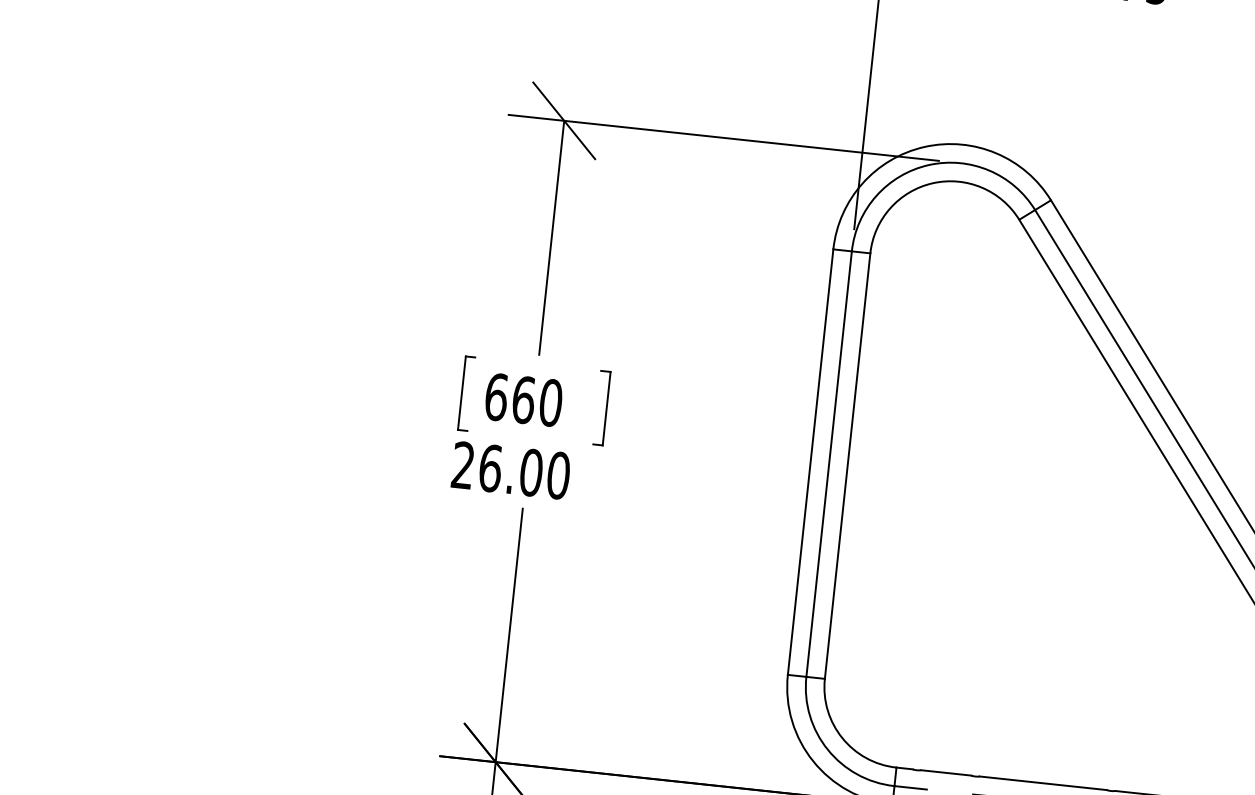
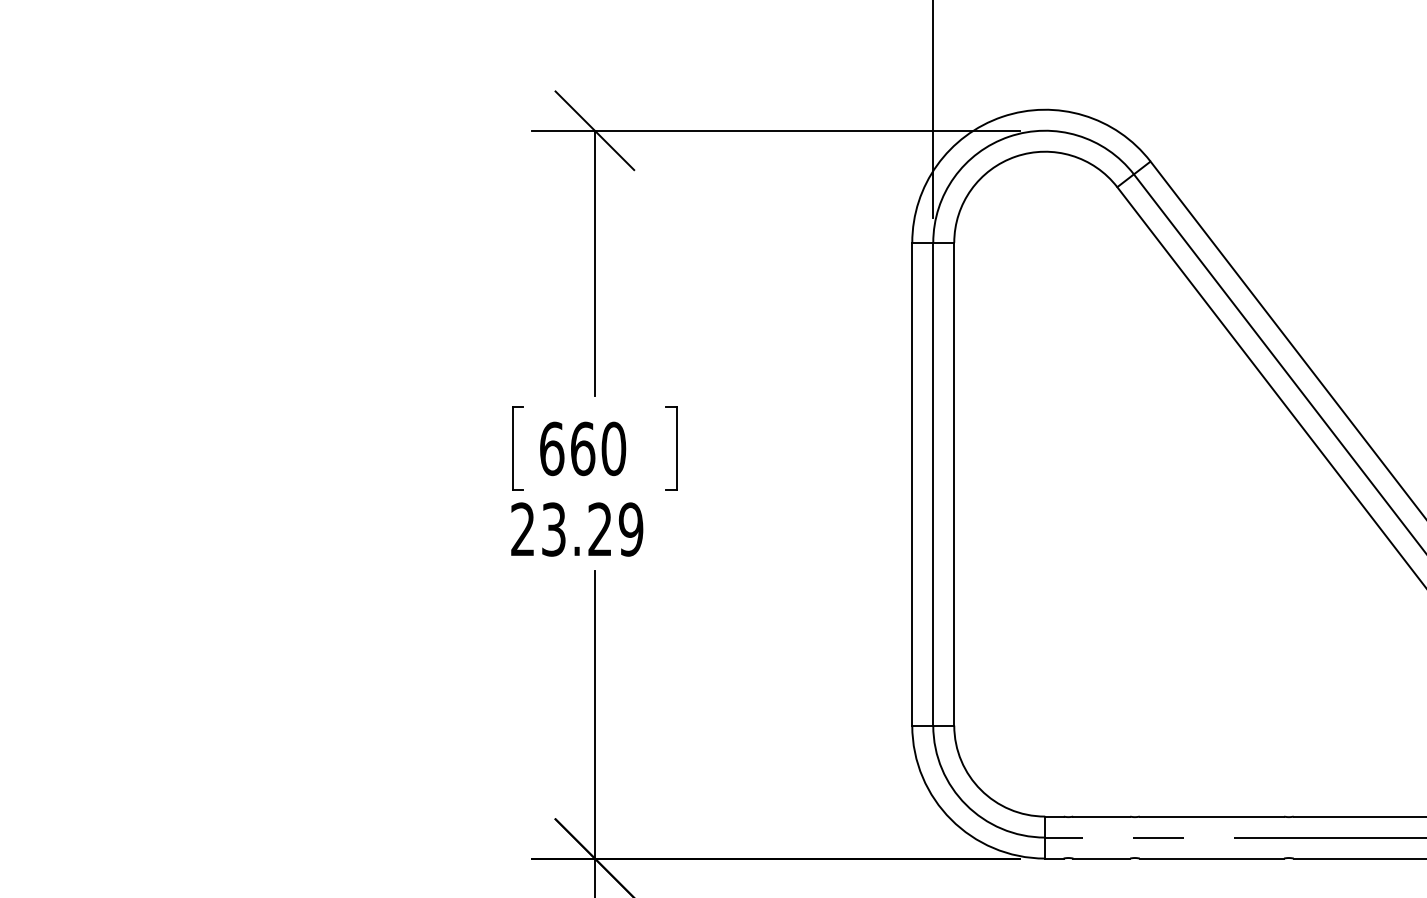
text: (524, 471) -> (592, 529), 26.00 -> 23.29

